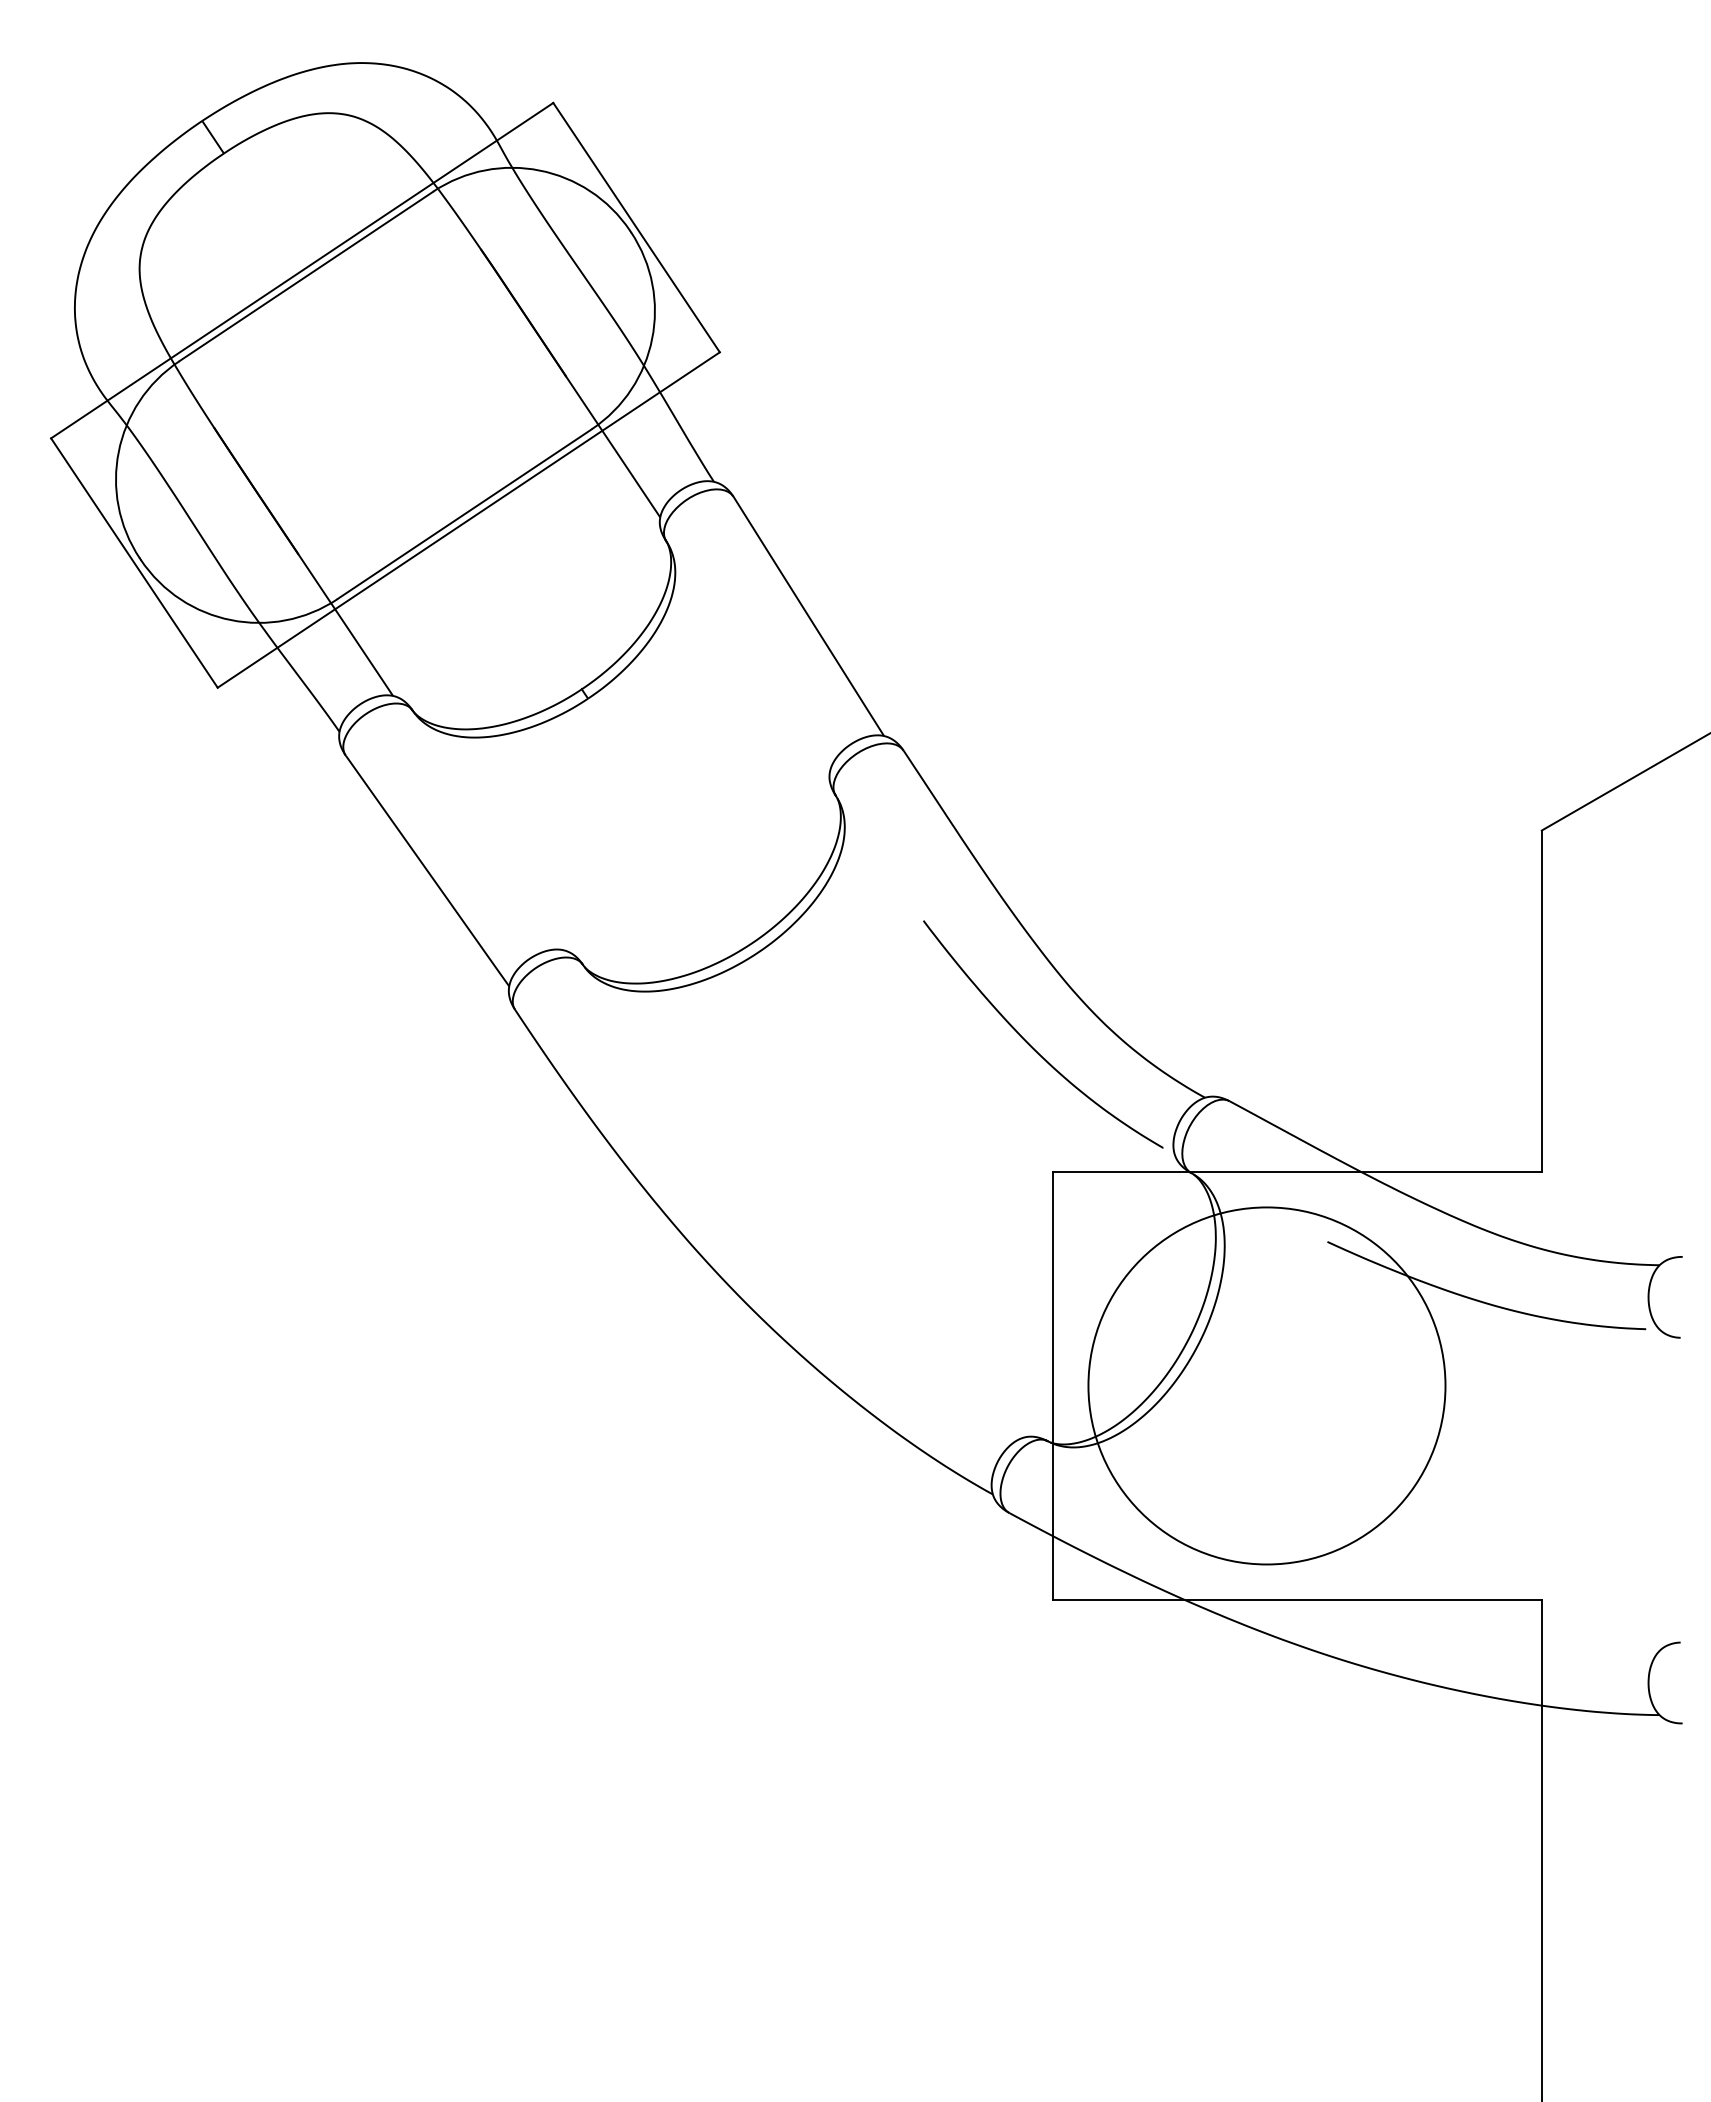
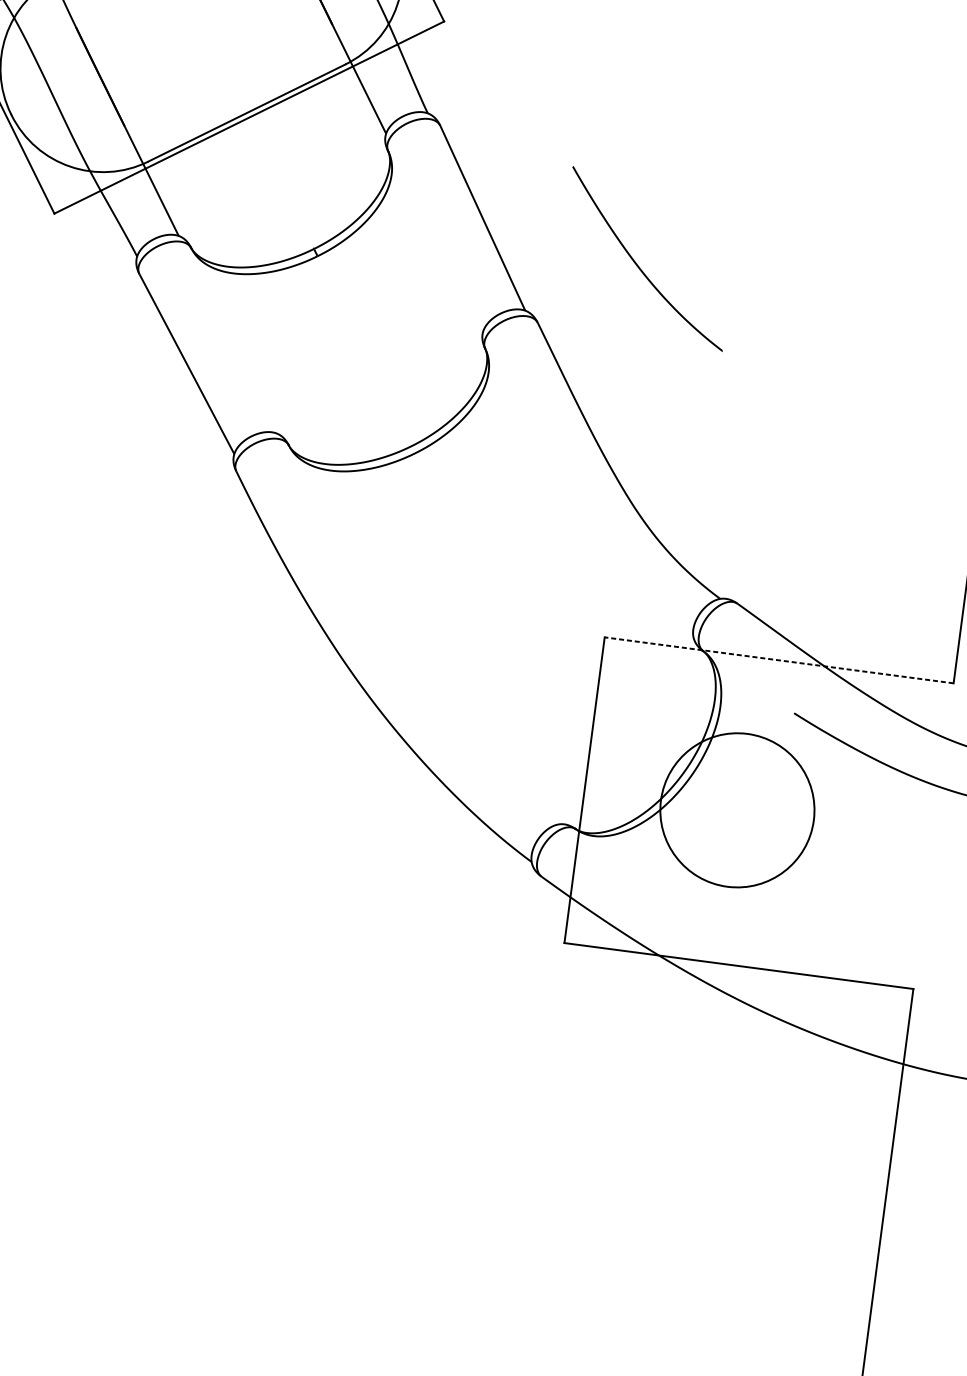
curve: (1031, 1045) -> (638, 265), moved
line: (1297, 1171) -> (779, 660), solid -> dashed
circle: (1266, 1385) -> (737, 809), size x0.6

